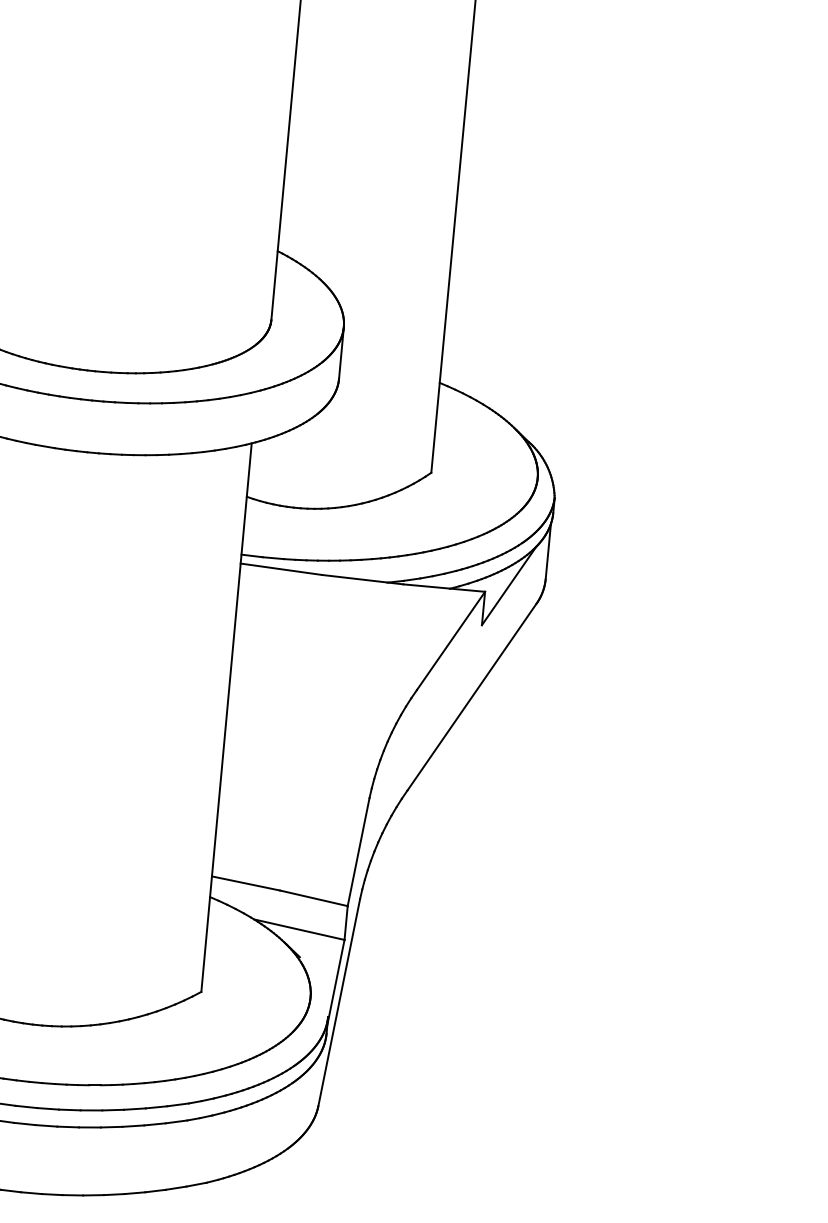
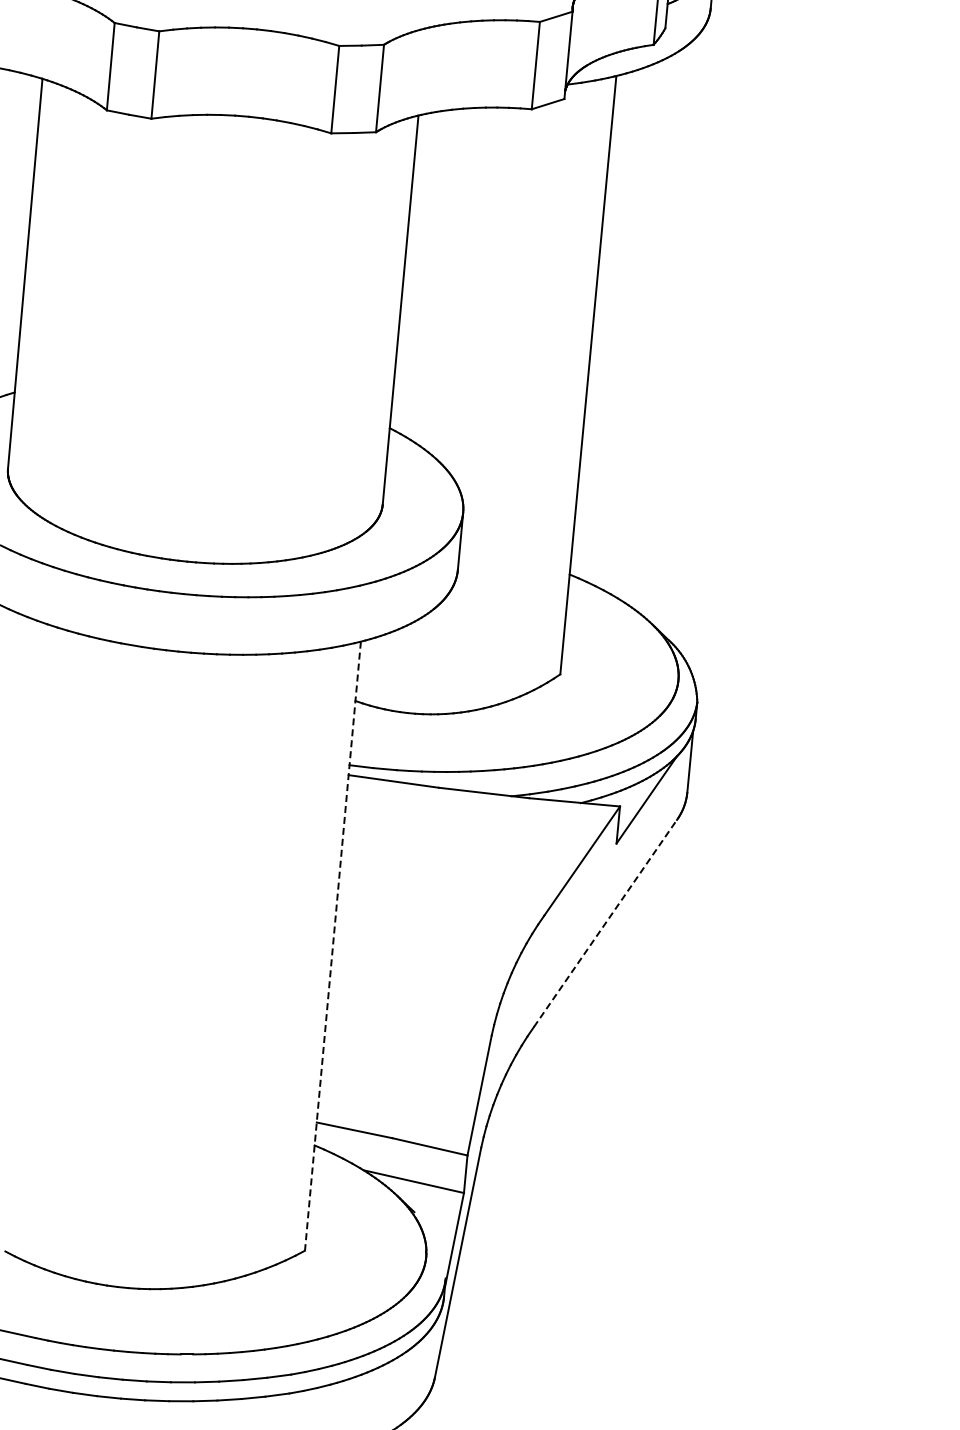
line: (471, 697) -> (605, 923), solid -> dashed
line: (226, 717) -> (332, 946), solid -> dashed

